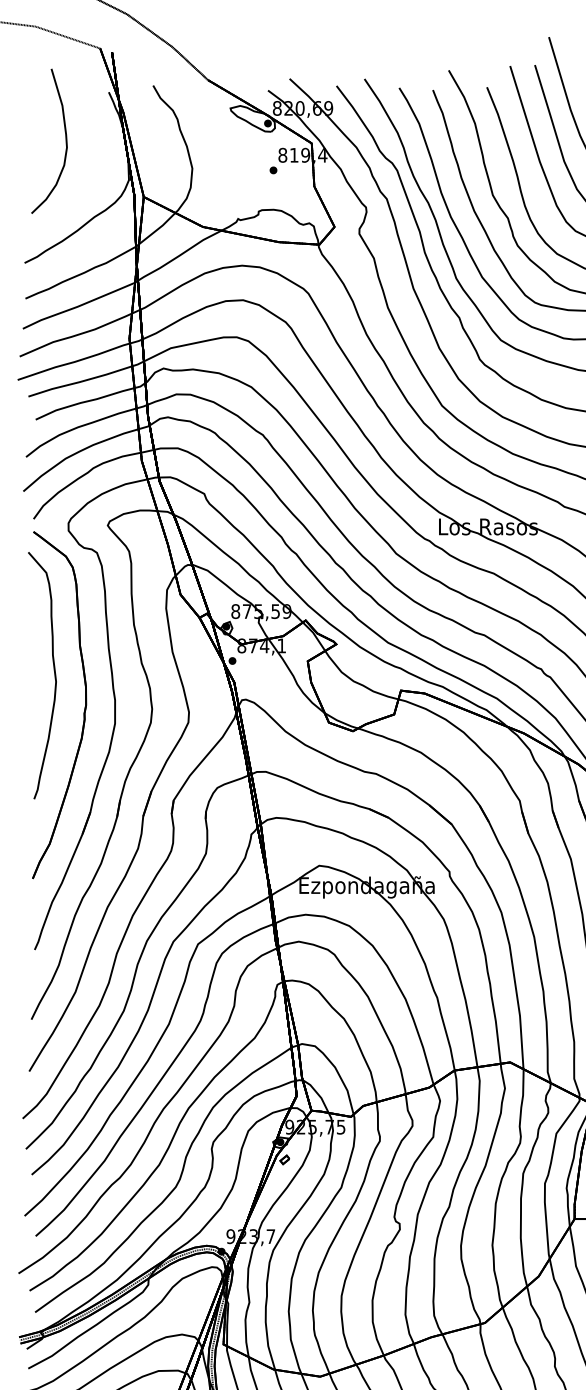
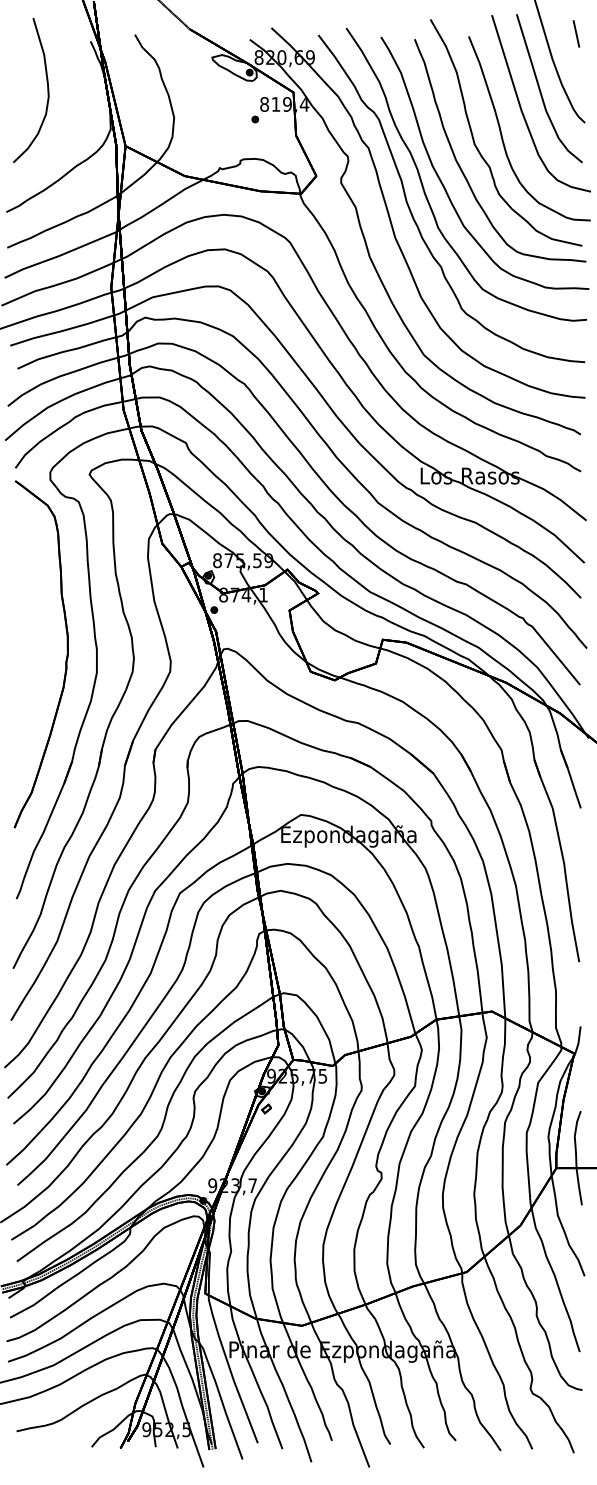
curve: (53, 672) -> (35, 621), removed

